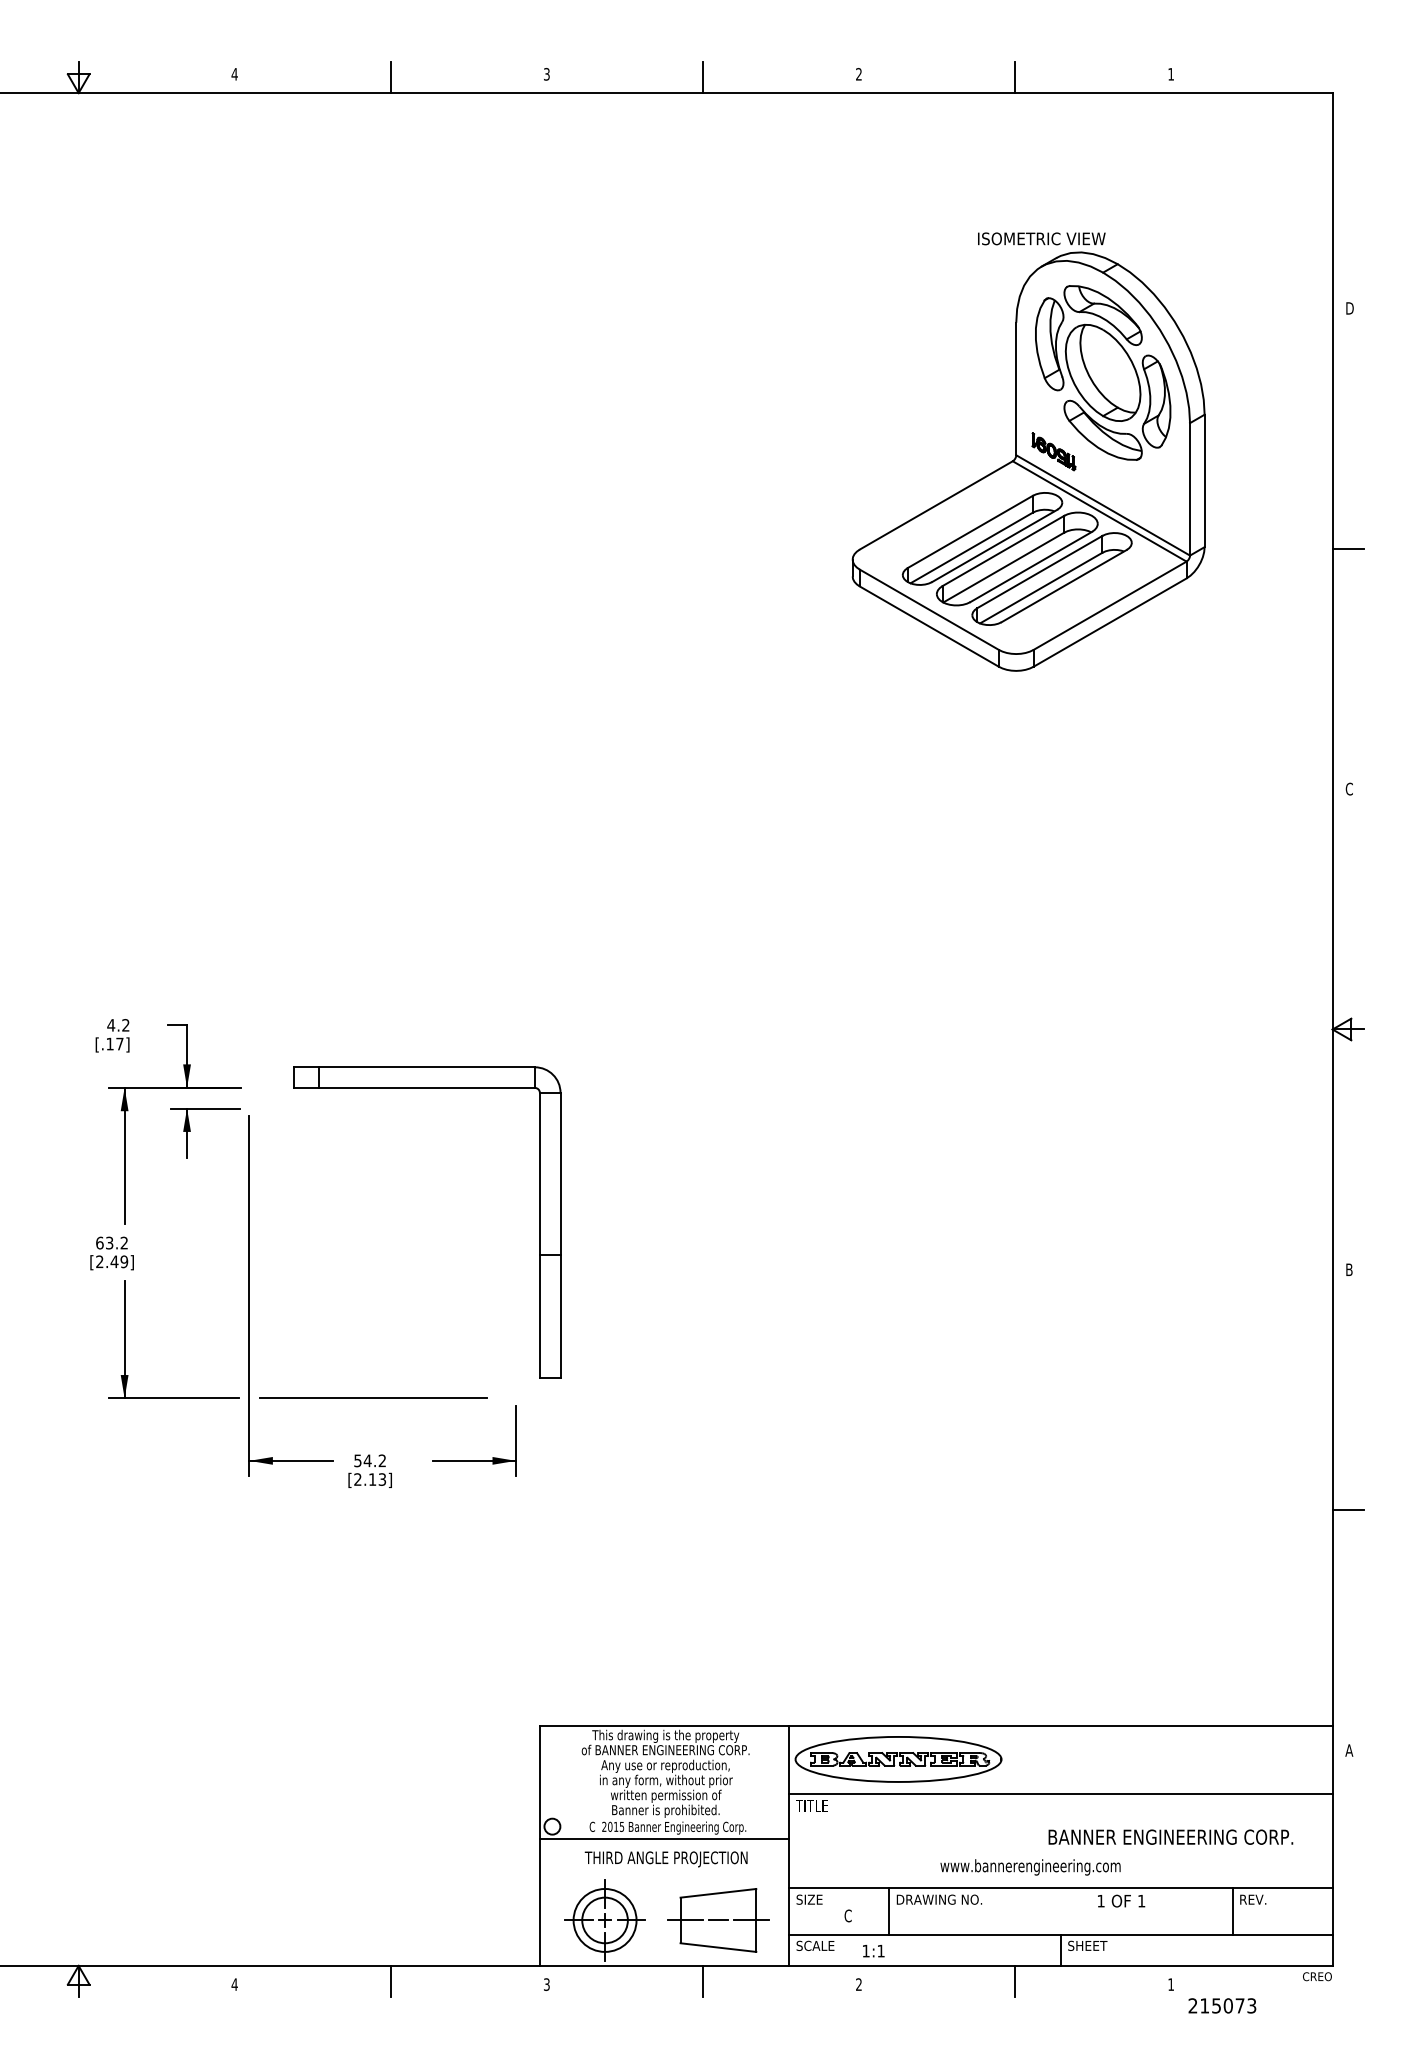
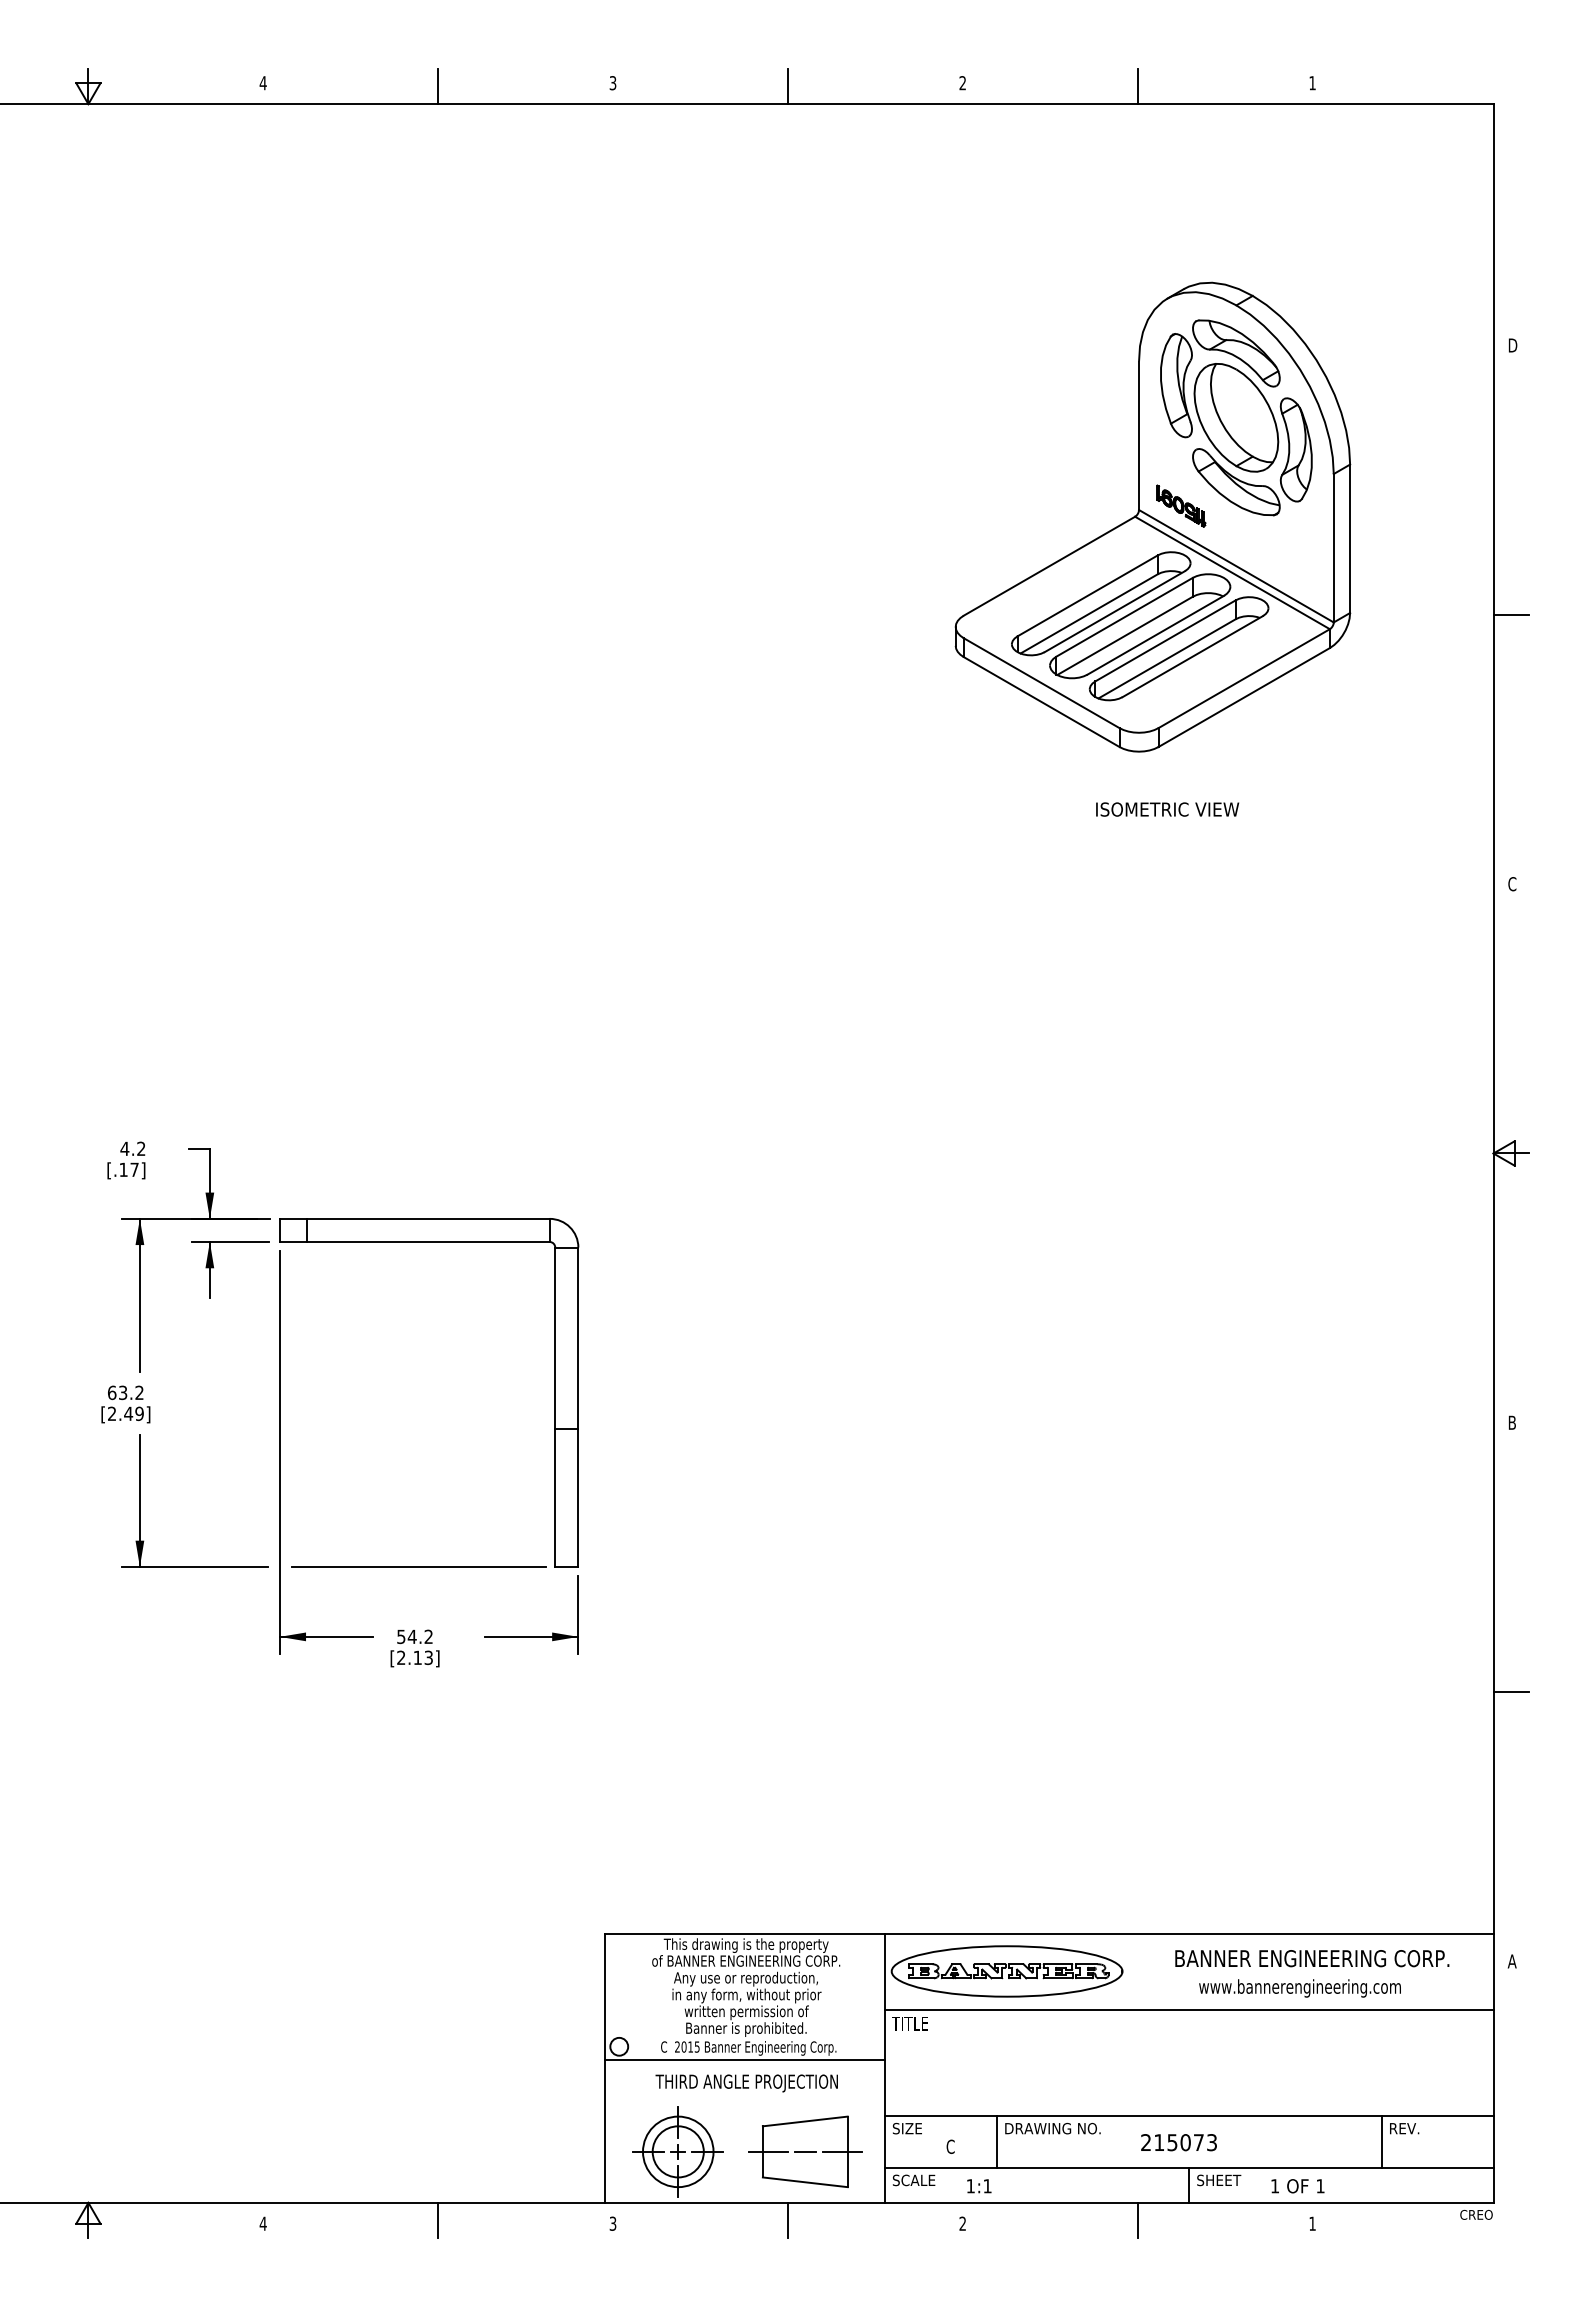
text: (1041, 238) -> (1167, 809), moved
part: (539, 1222) -> (554, 1392), moved
text: (1171, 1837) -> (1312, 1958), moved
text: (1030, 1867) -> (1299, 1988), moved
text: (1121, 1901) -> (1297, 2186), moved
text: (1221, 2005) -> (1178, 2142), moved

